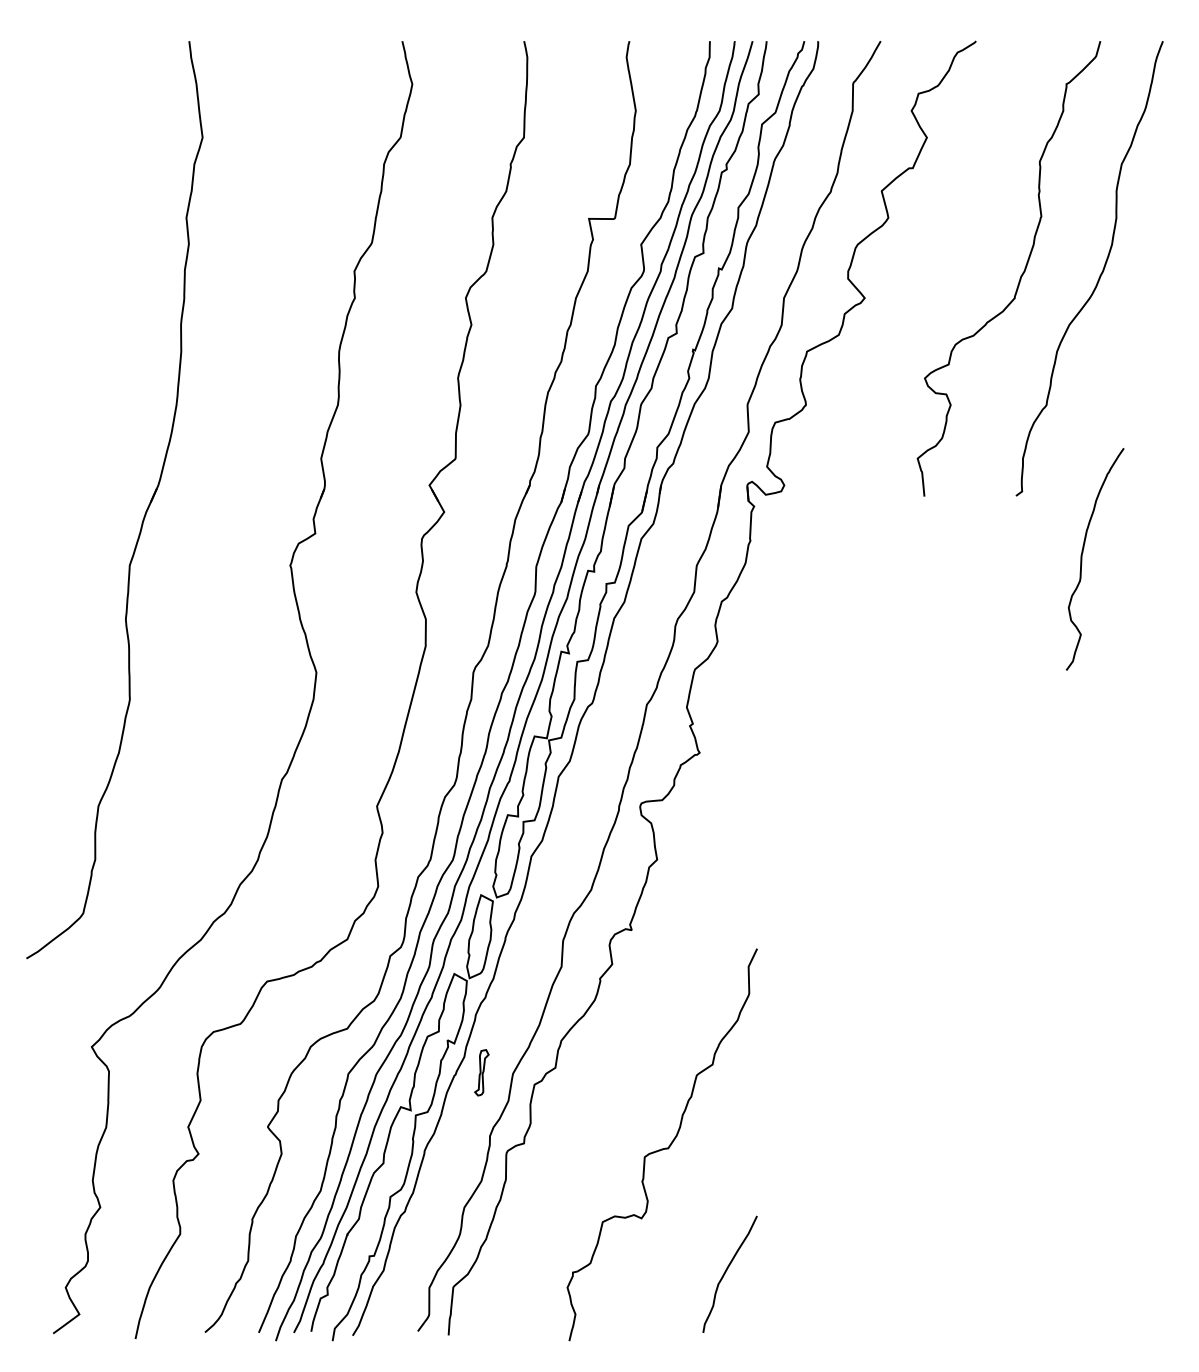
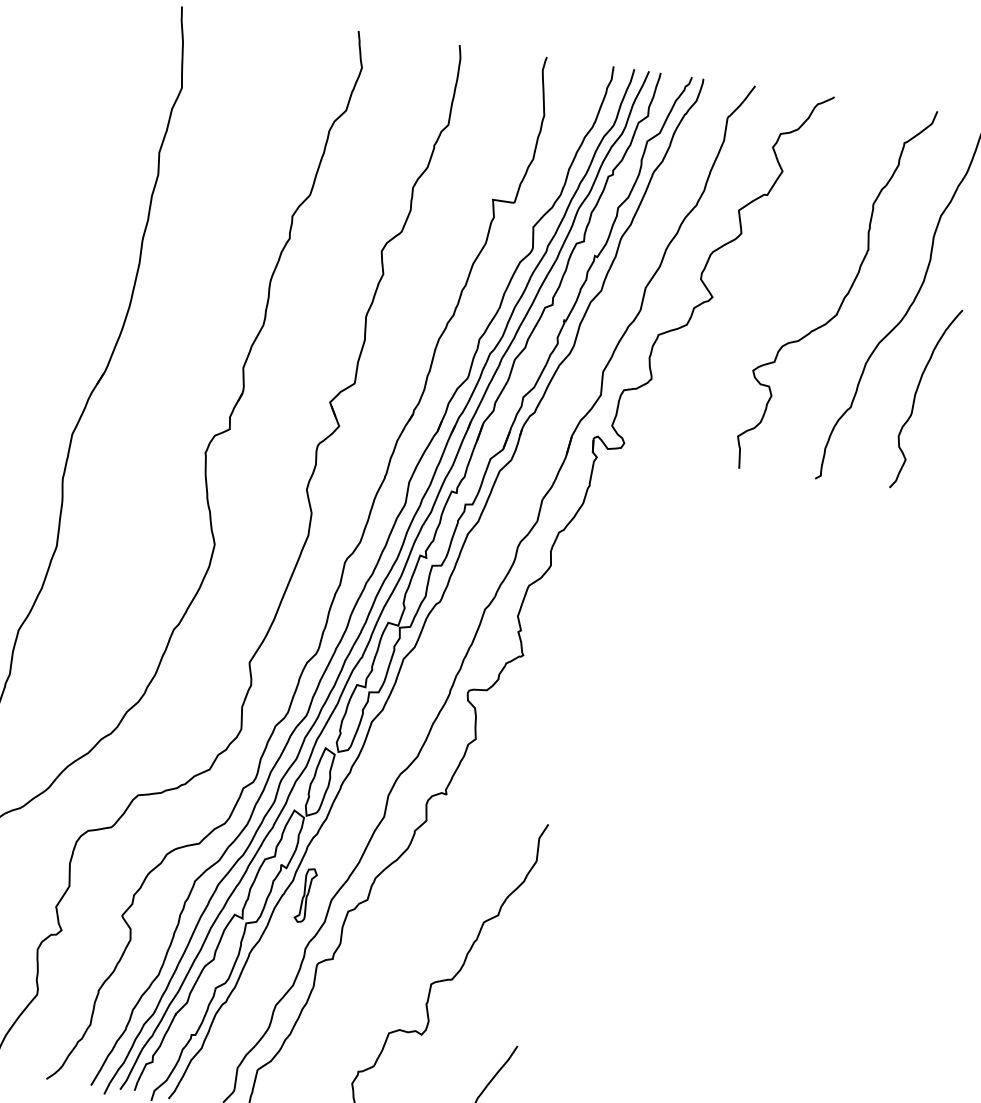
curve: (1082, 559) -> (915, 397), moved
part: (481, 1072) -> (305, 895), size x1.43

